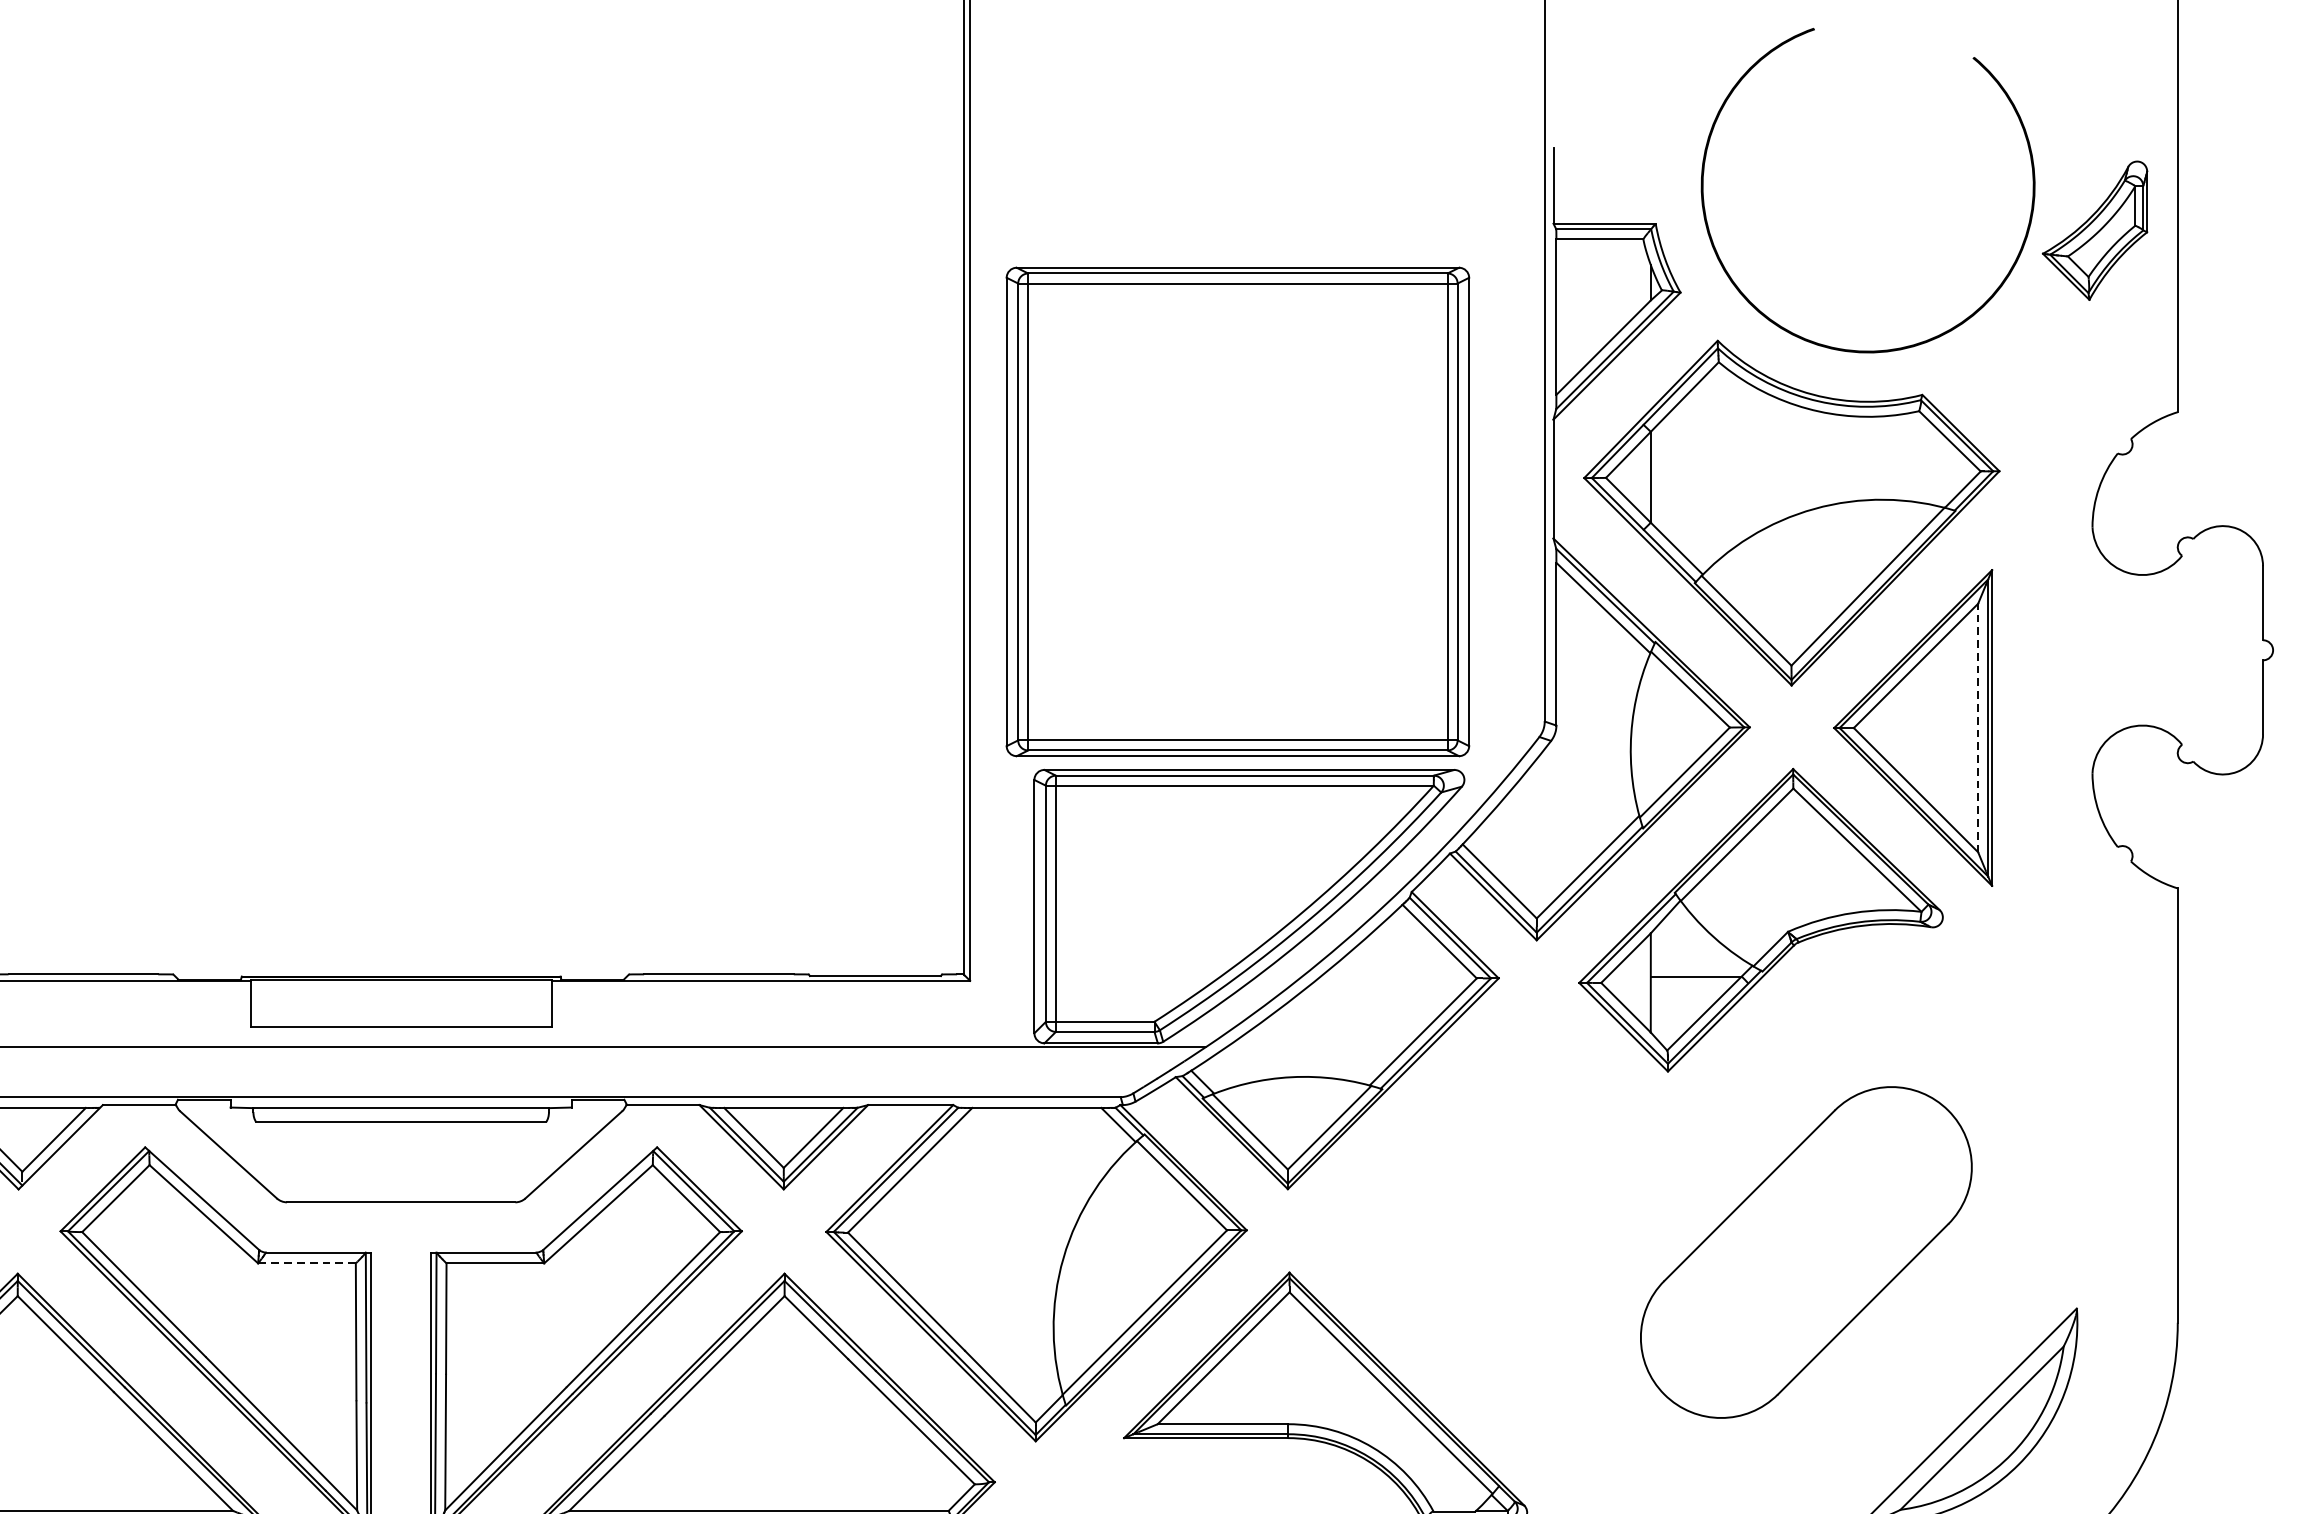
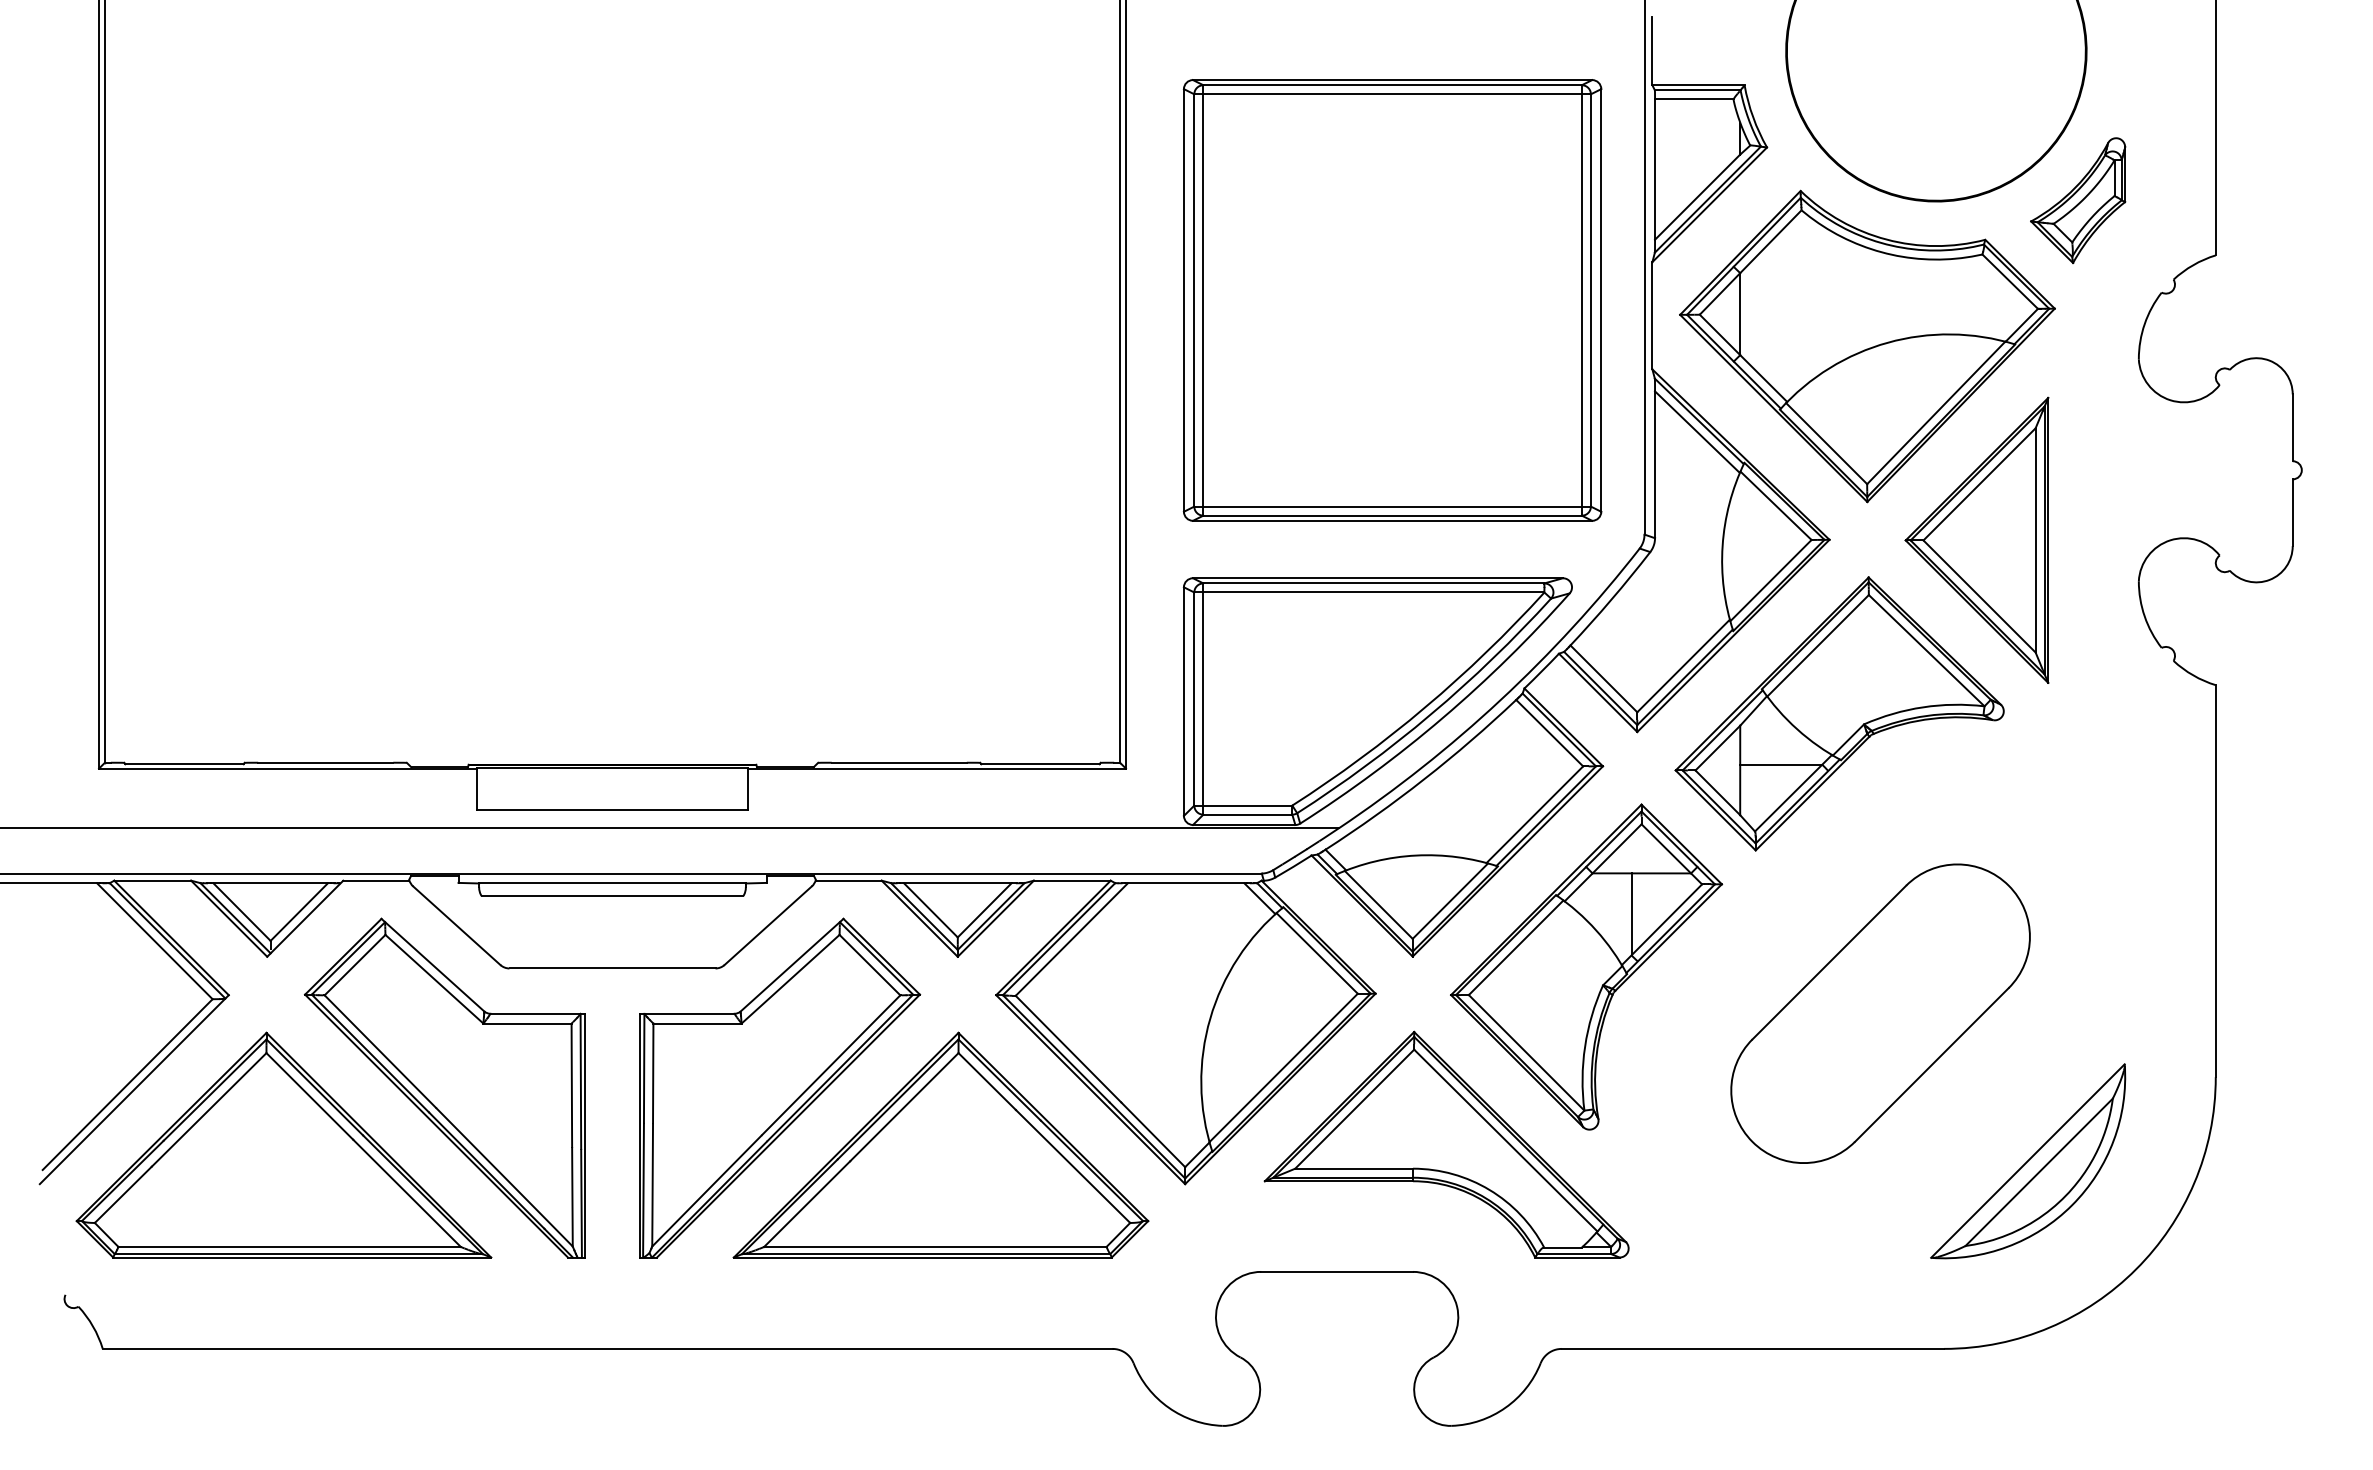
part: (2095, 230) -> (2078, 200), moved
part: (1237, 512) -> (1392, 300), moved
line: (1978, 726) -> (2035, 539), dashed -> solid
part: (1480, 1200) -> (1586, 966), added
line: (306, 1263) -> (527, 1023), dashed -> solid

